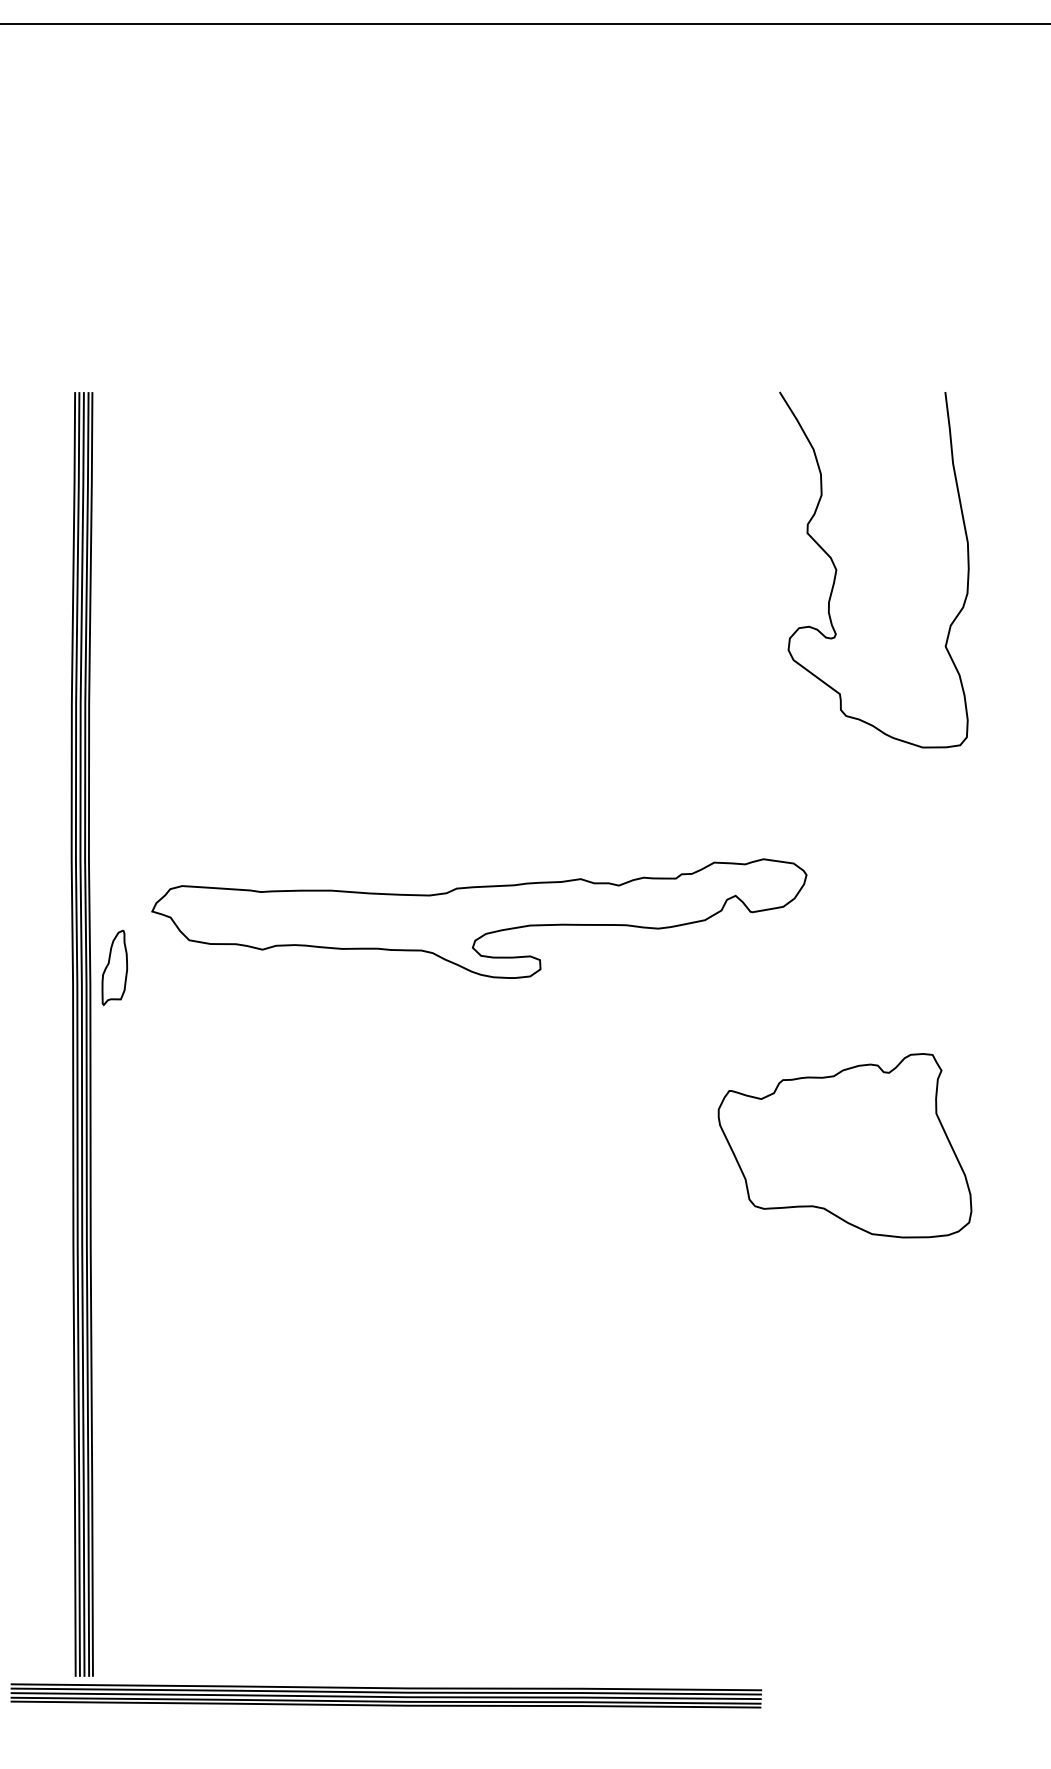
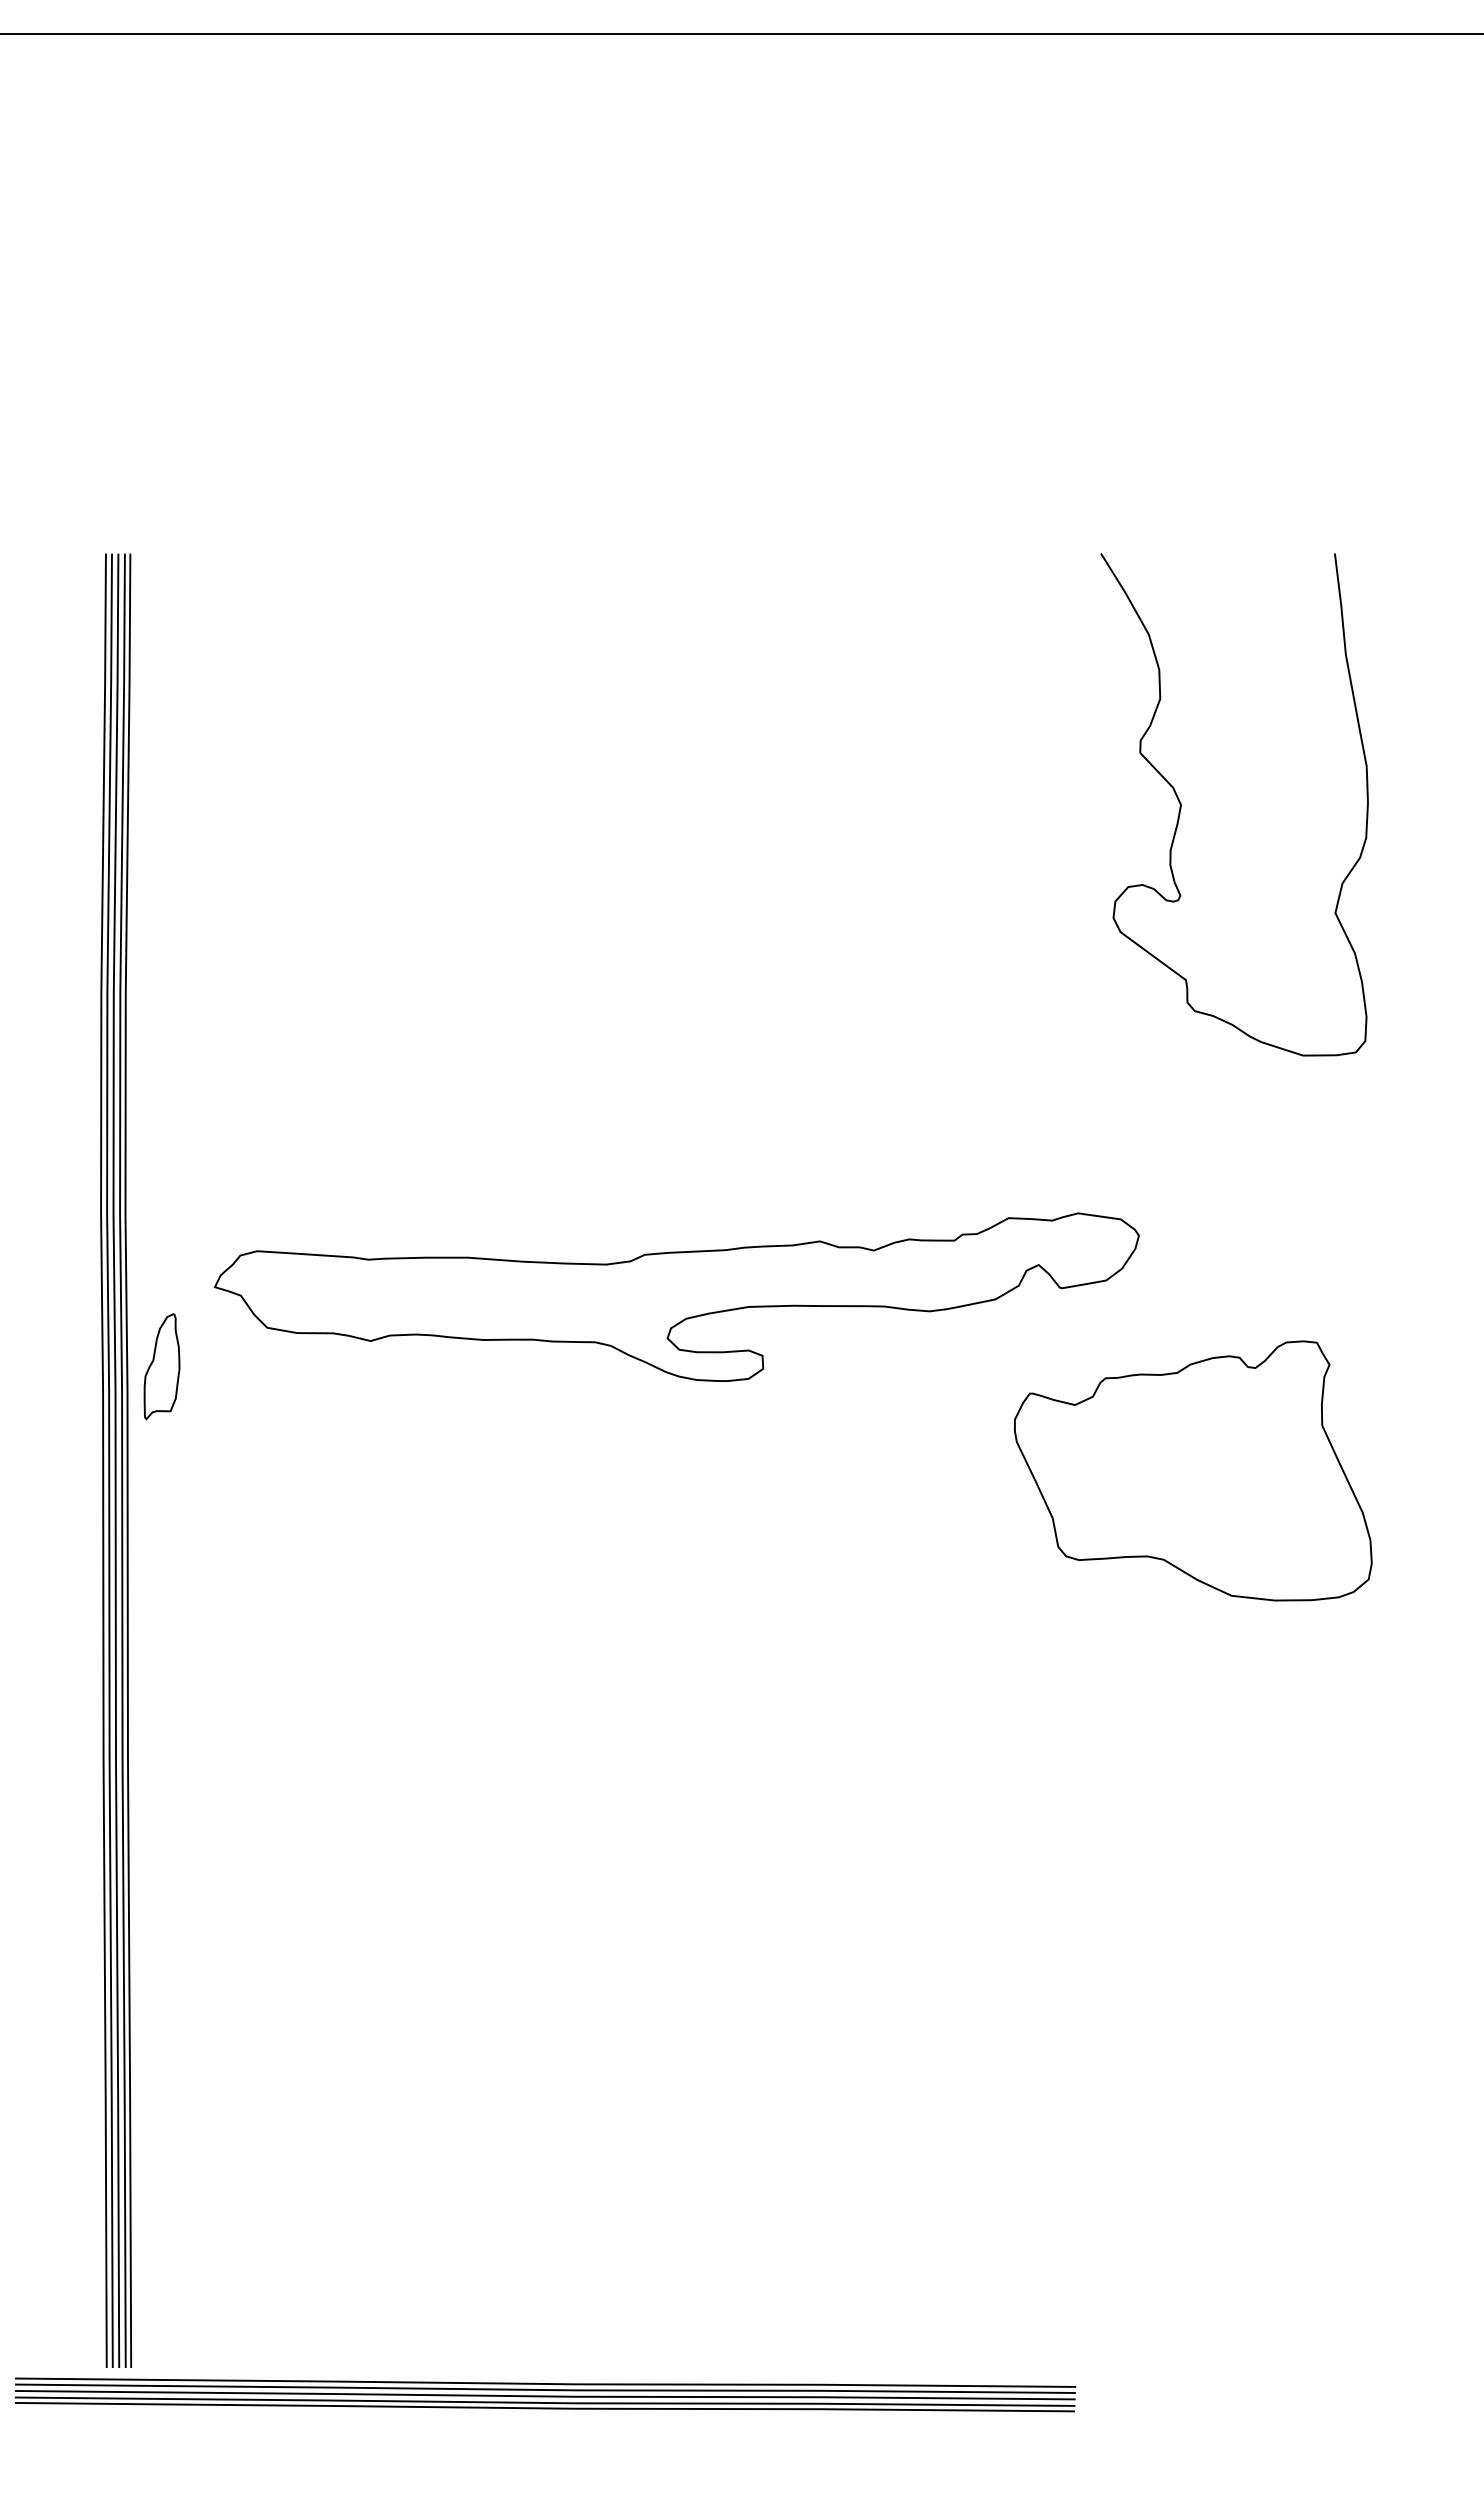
part: (845, 1145) -> (1193, 1470), moved

